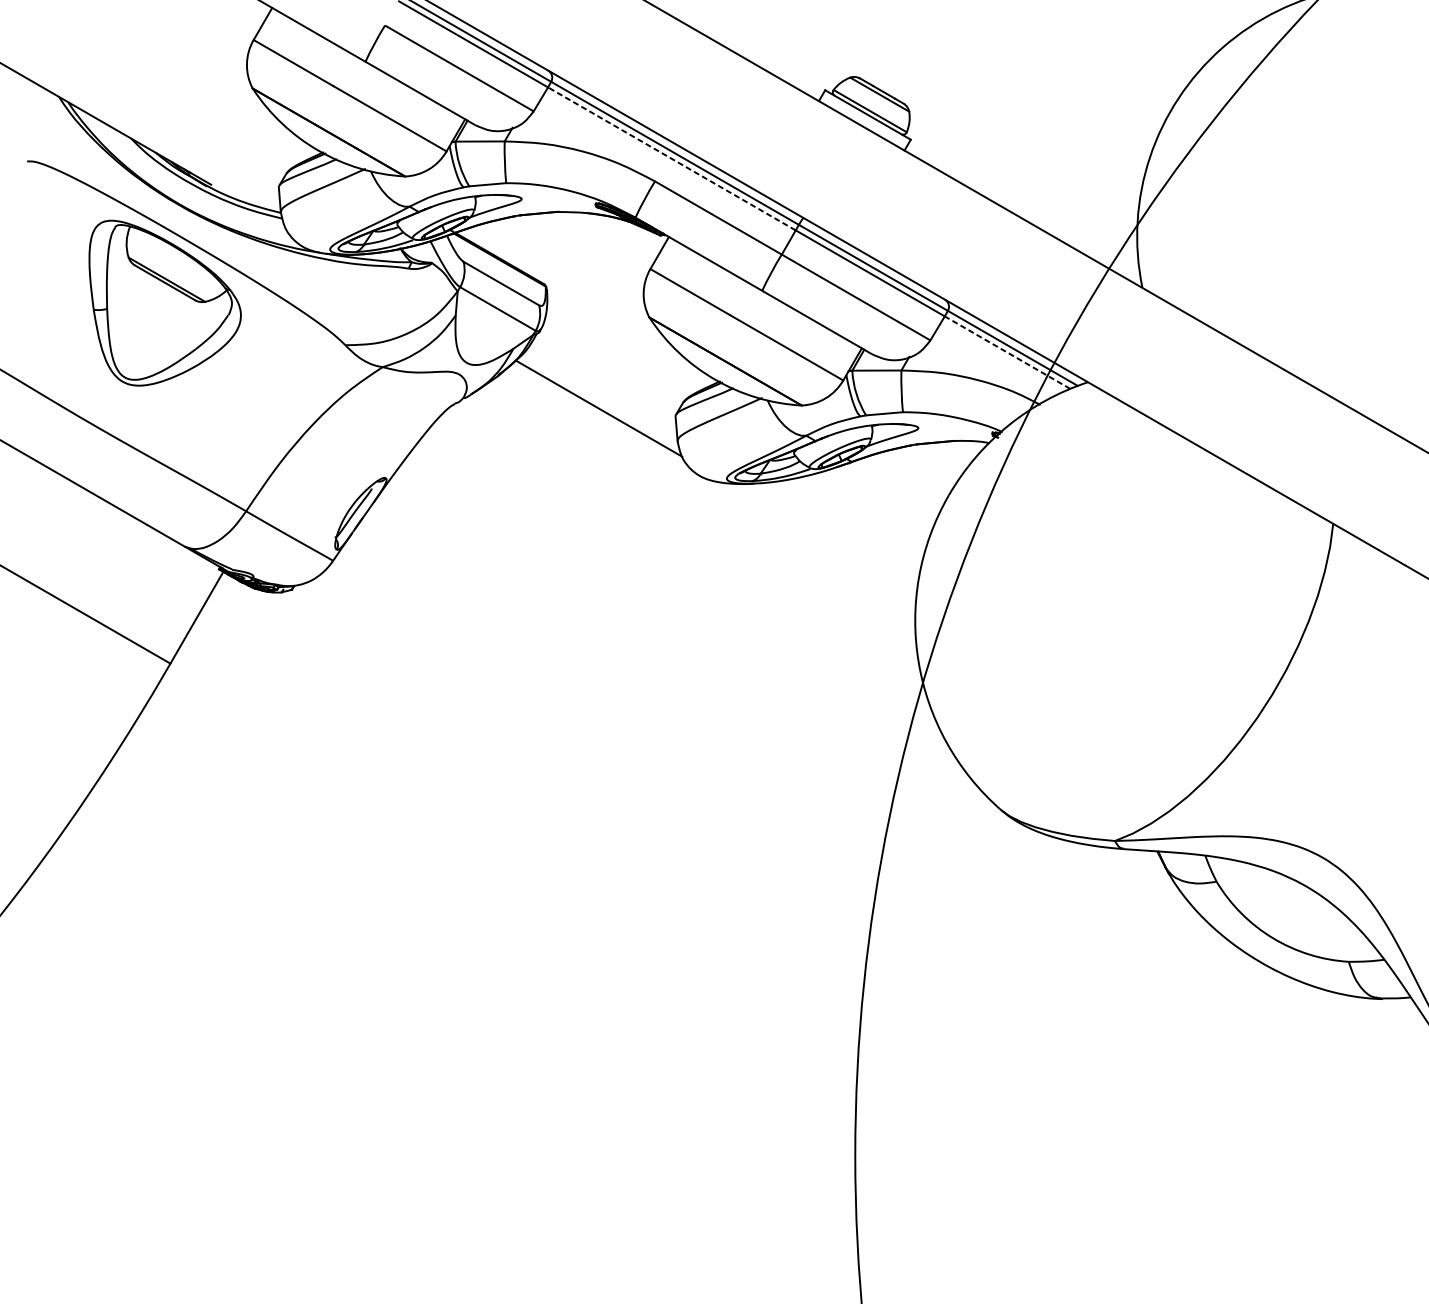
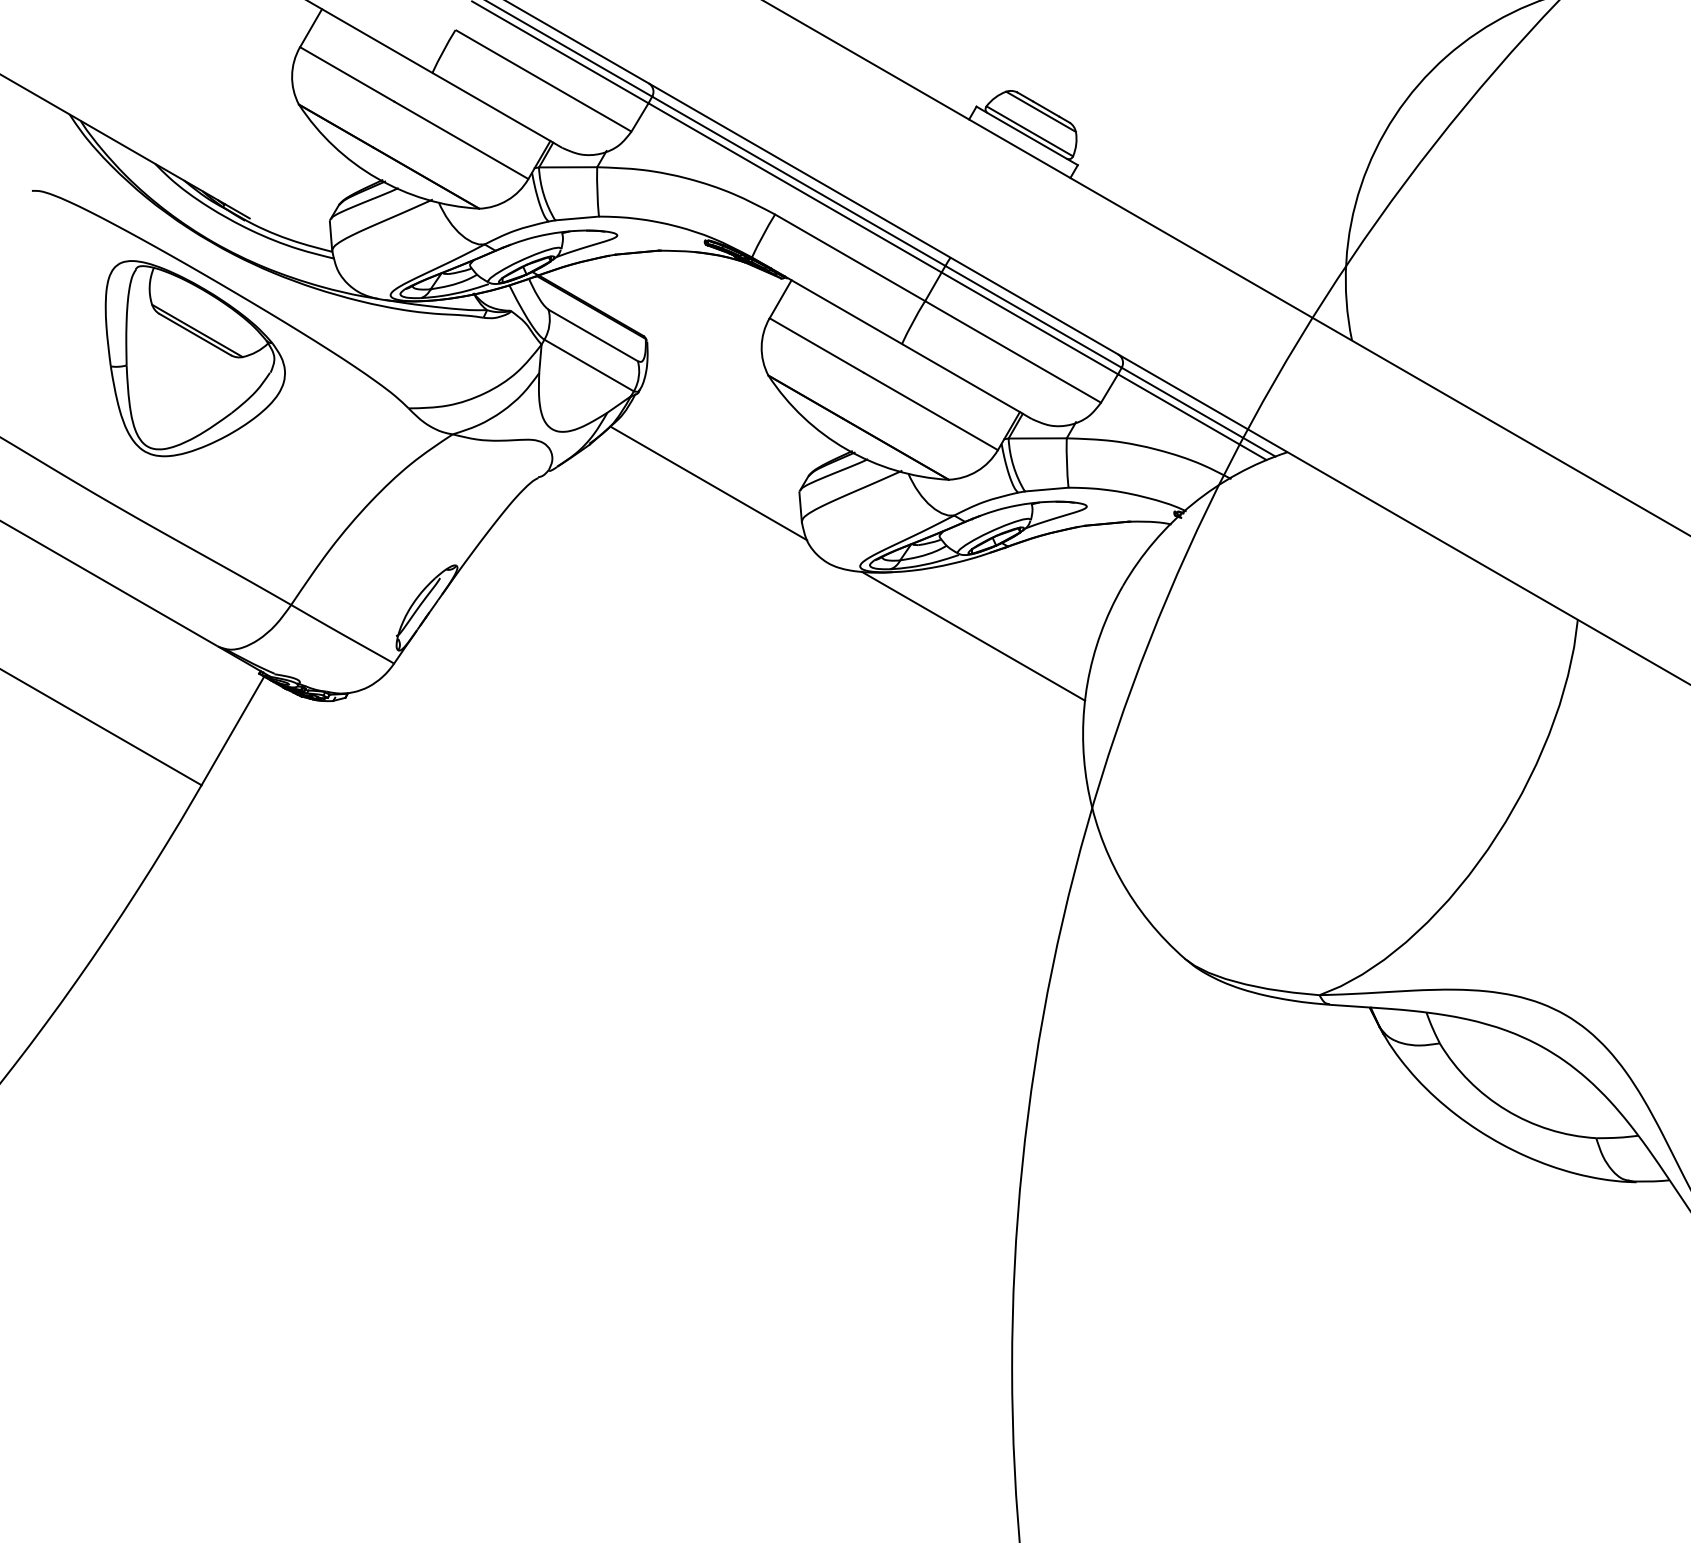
line: (671, 158) -> (794, 187), dashed -> solid
line: (1007, 352) -> (1192, 417), dashed -> solid
line: (822, 537) -> (973, 635), added

